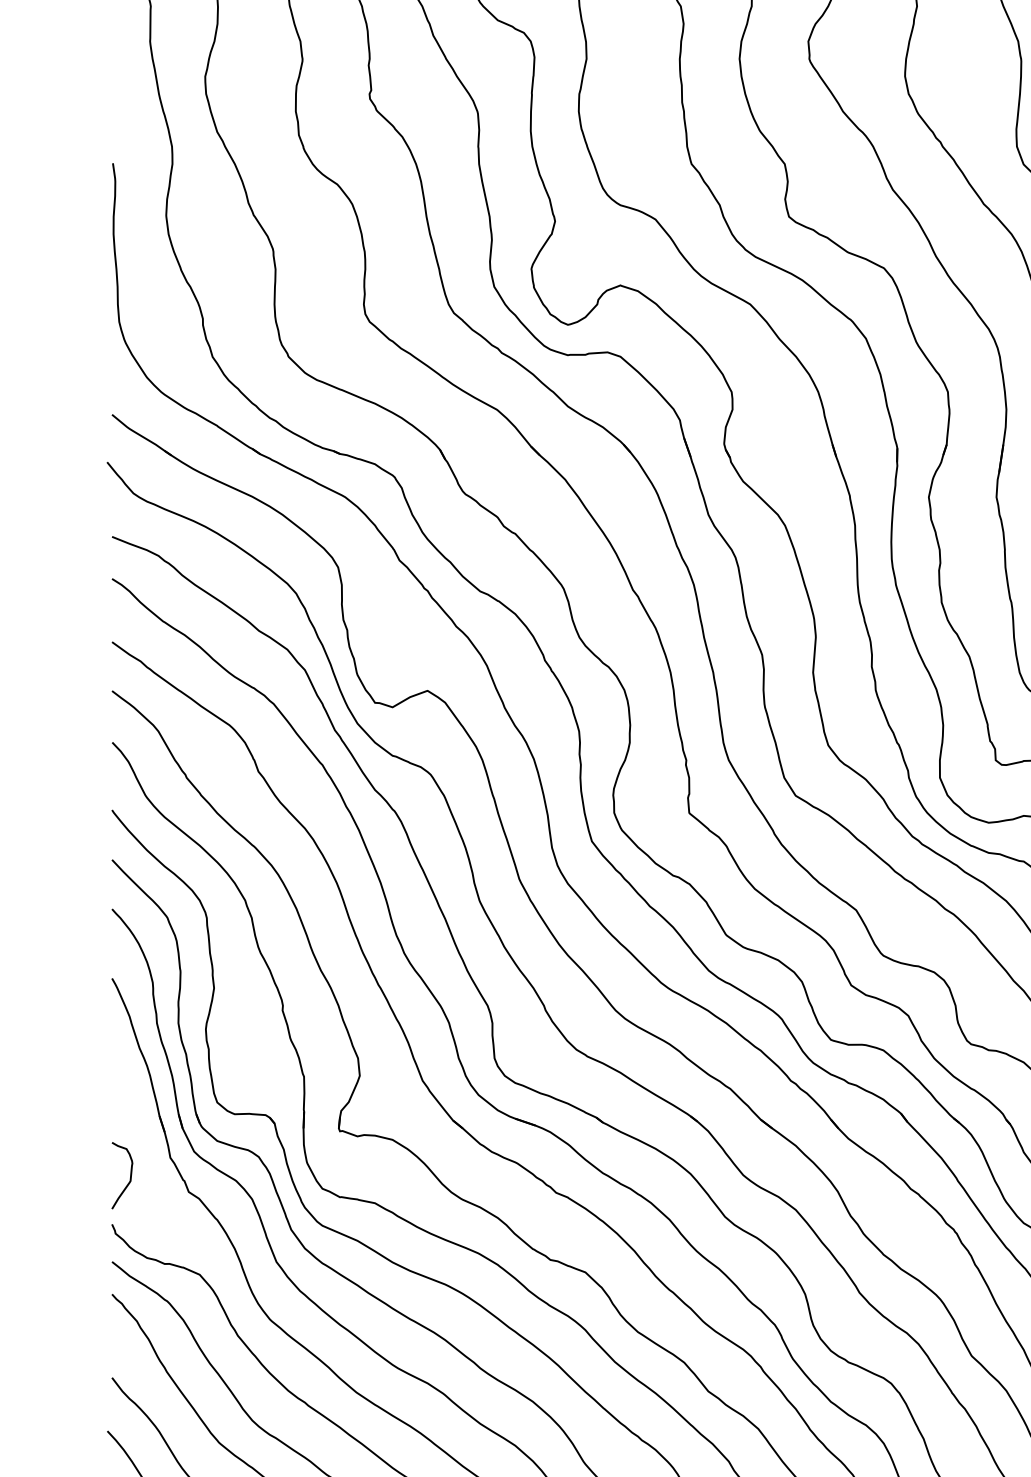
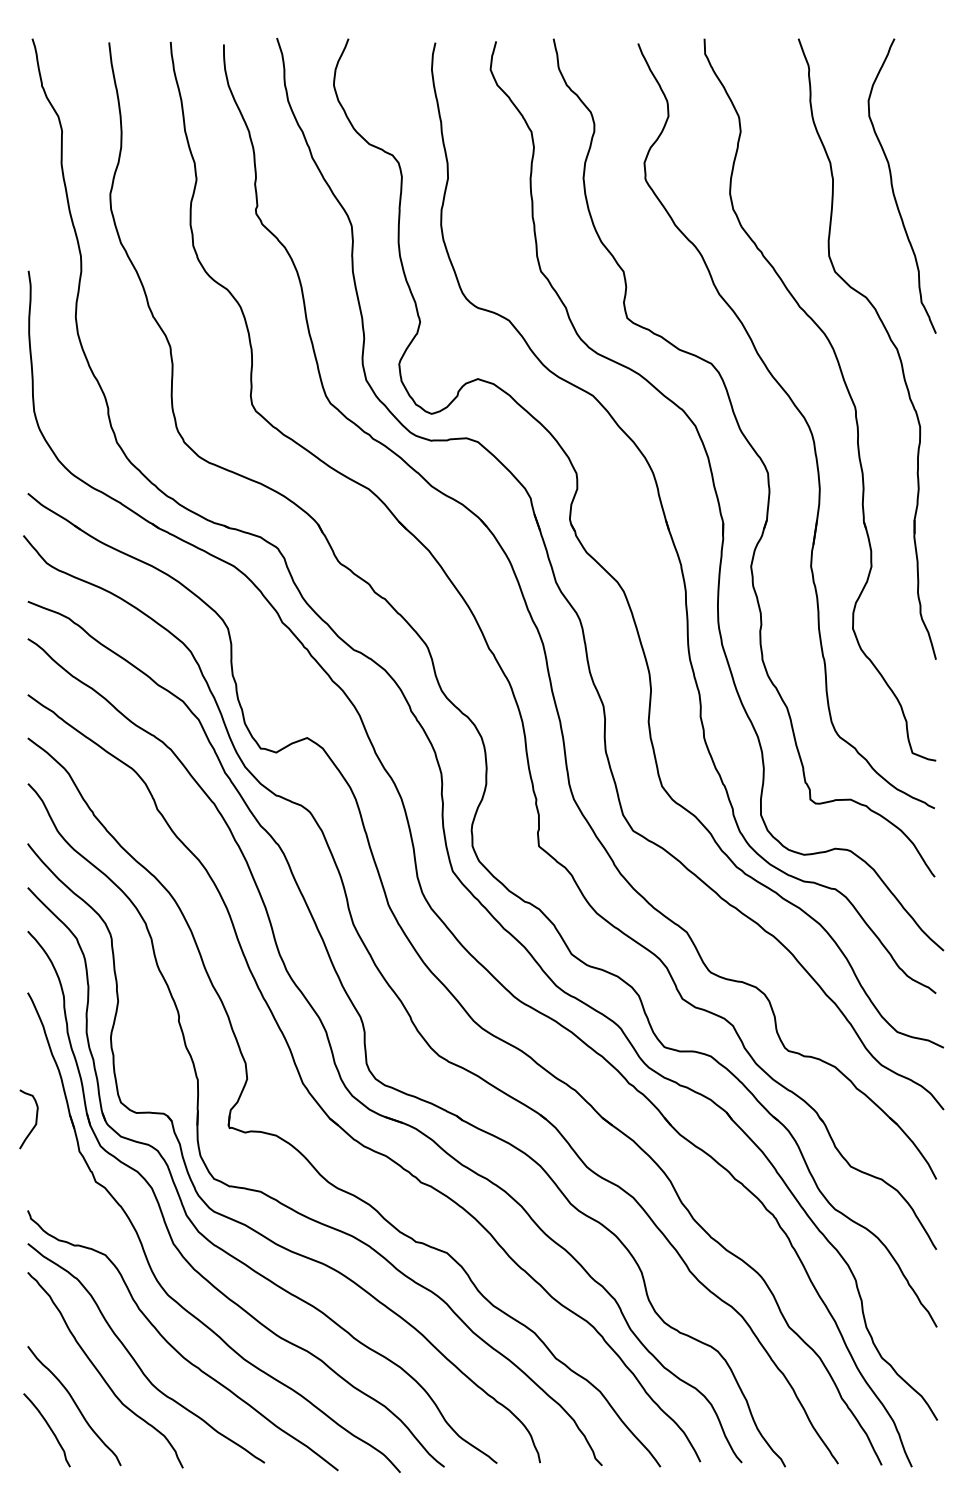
curve: (129, 1175) -> (35, 1119), moved

